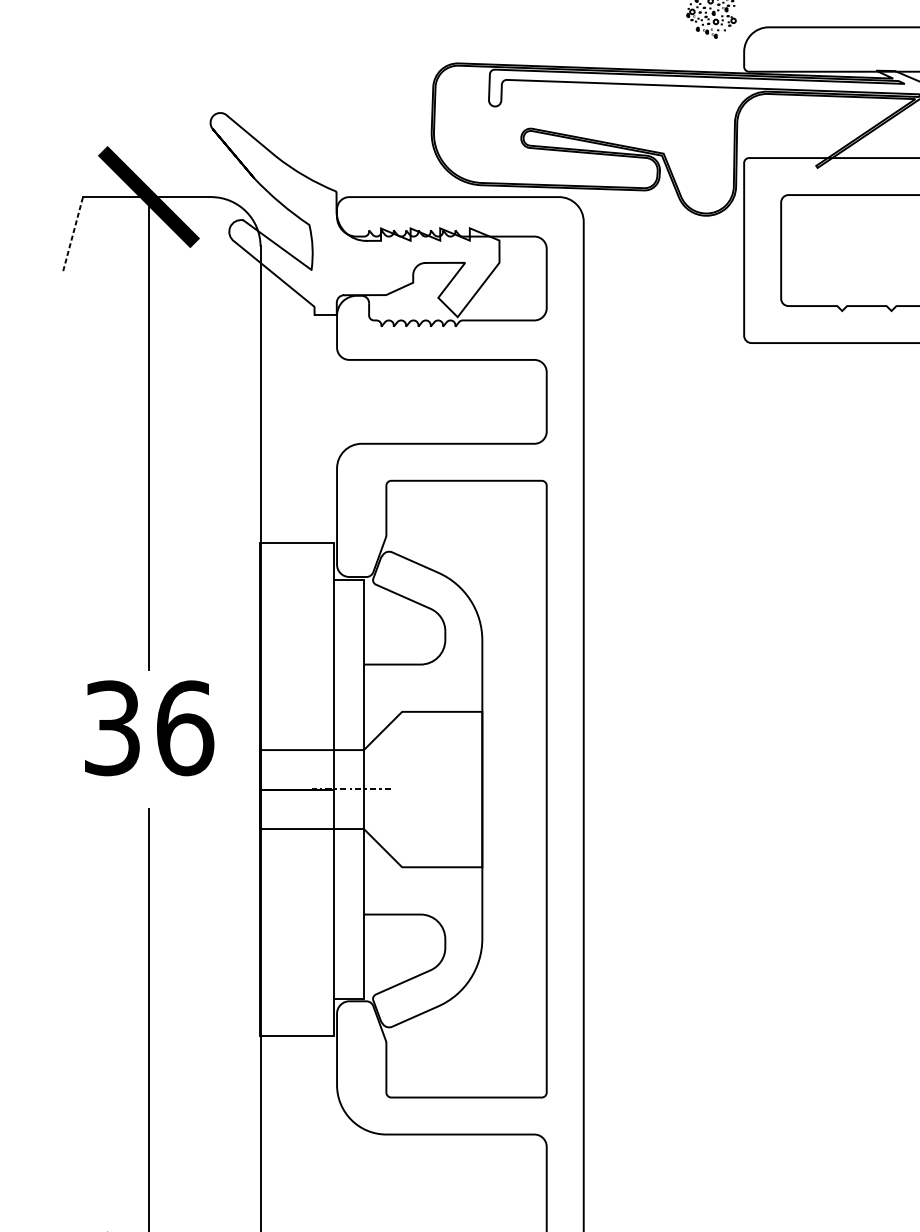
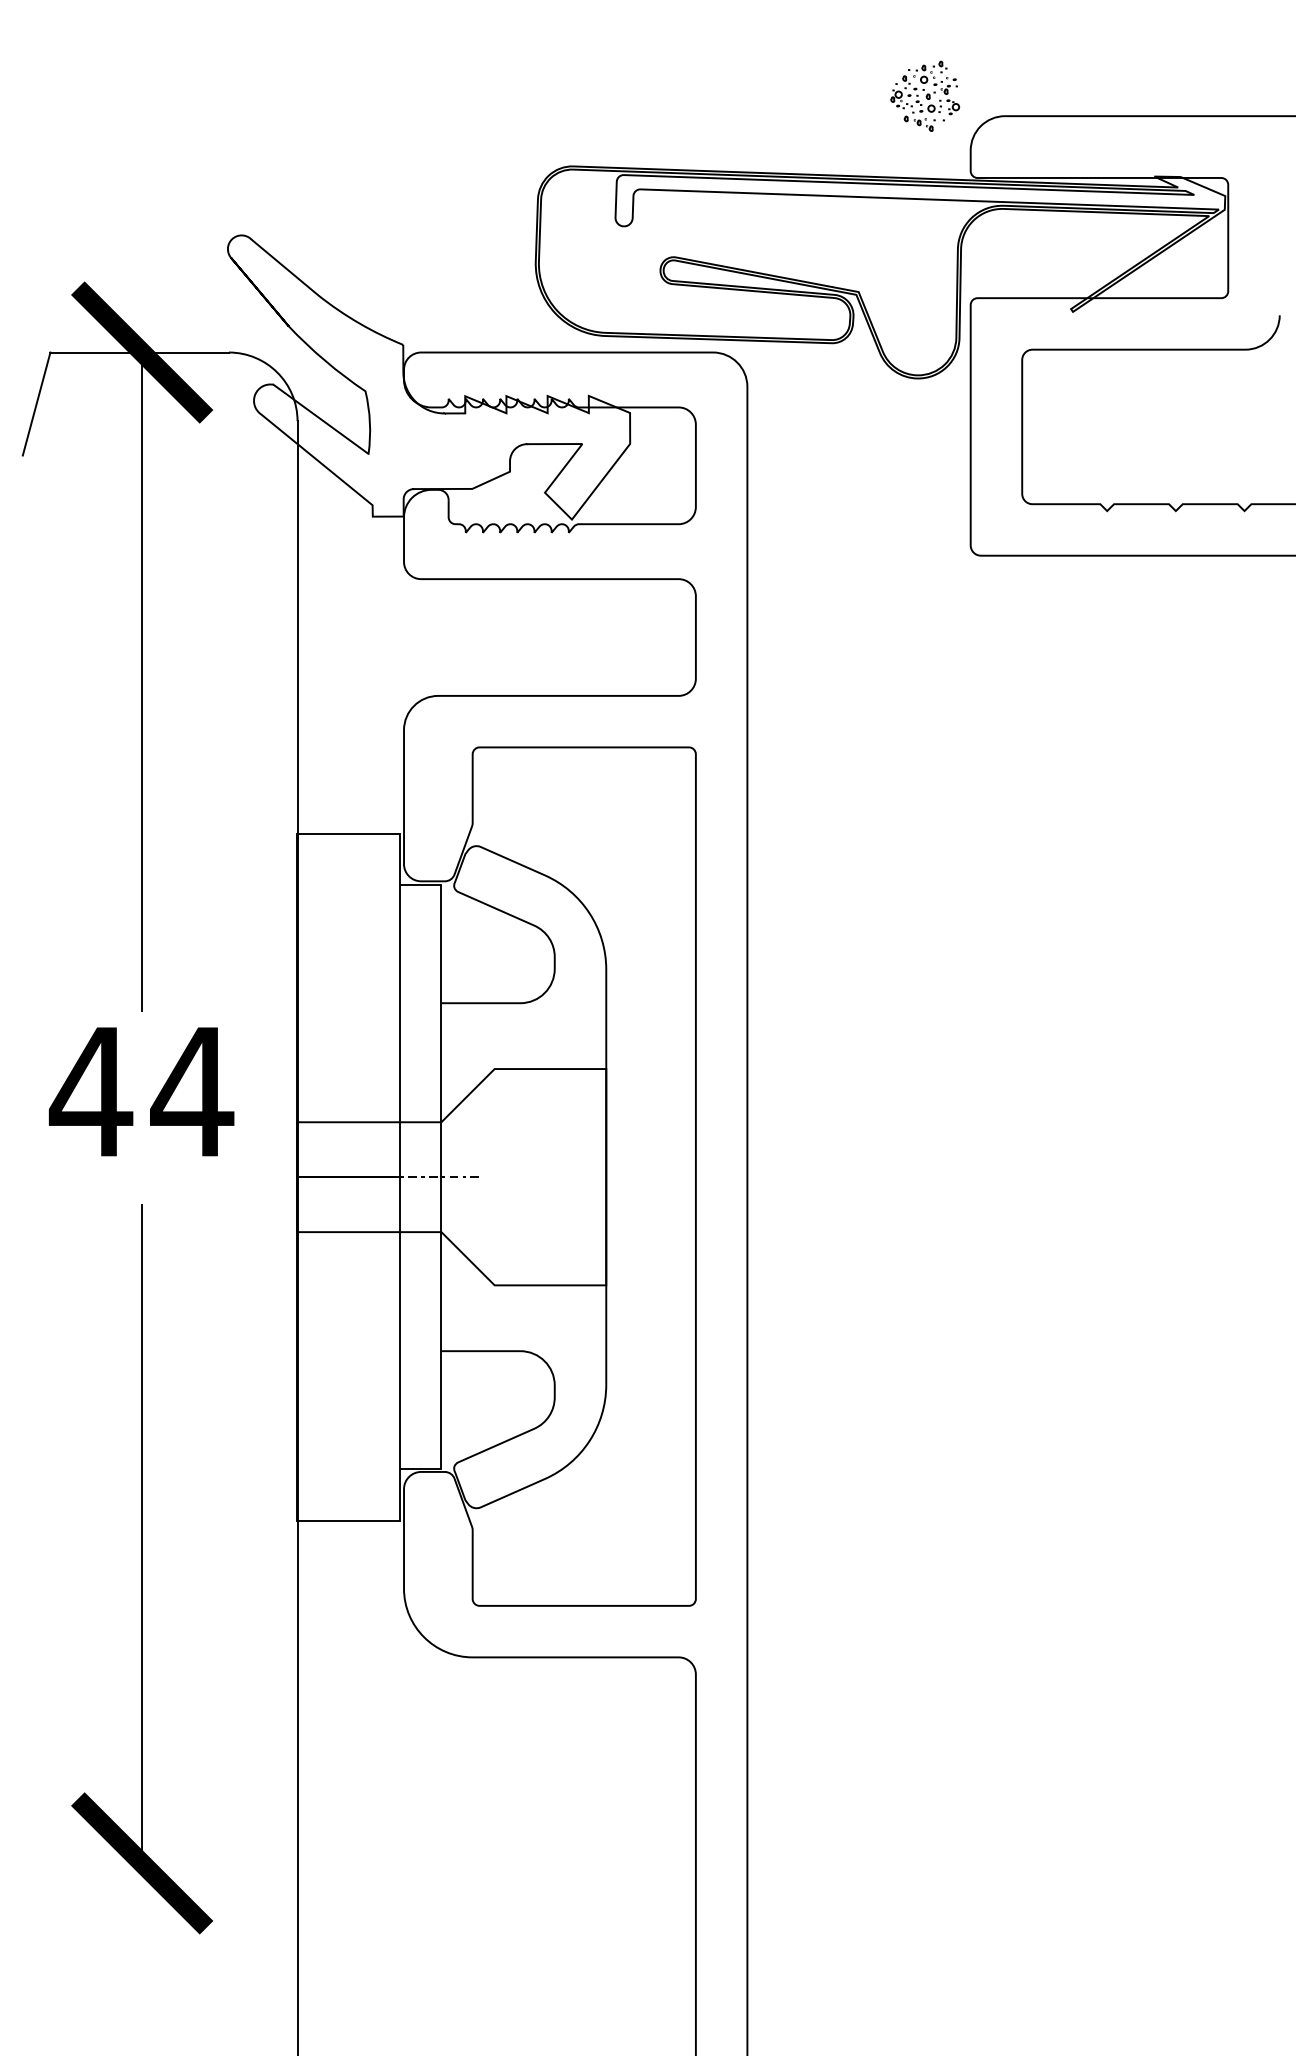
line: (73, 233) -> (36, 403), dashed -> solid
text: (148, 727) -> (141, 1091), 36 -> 44

